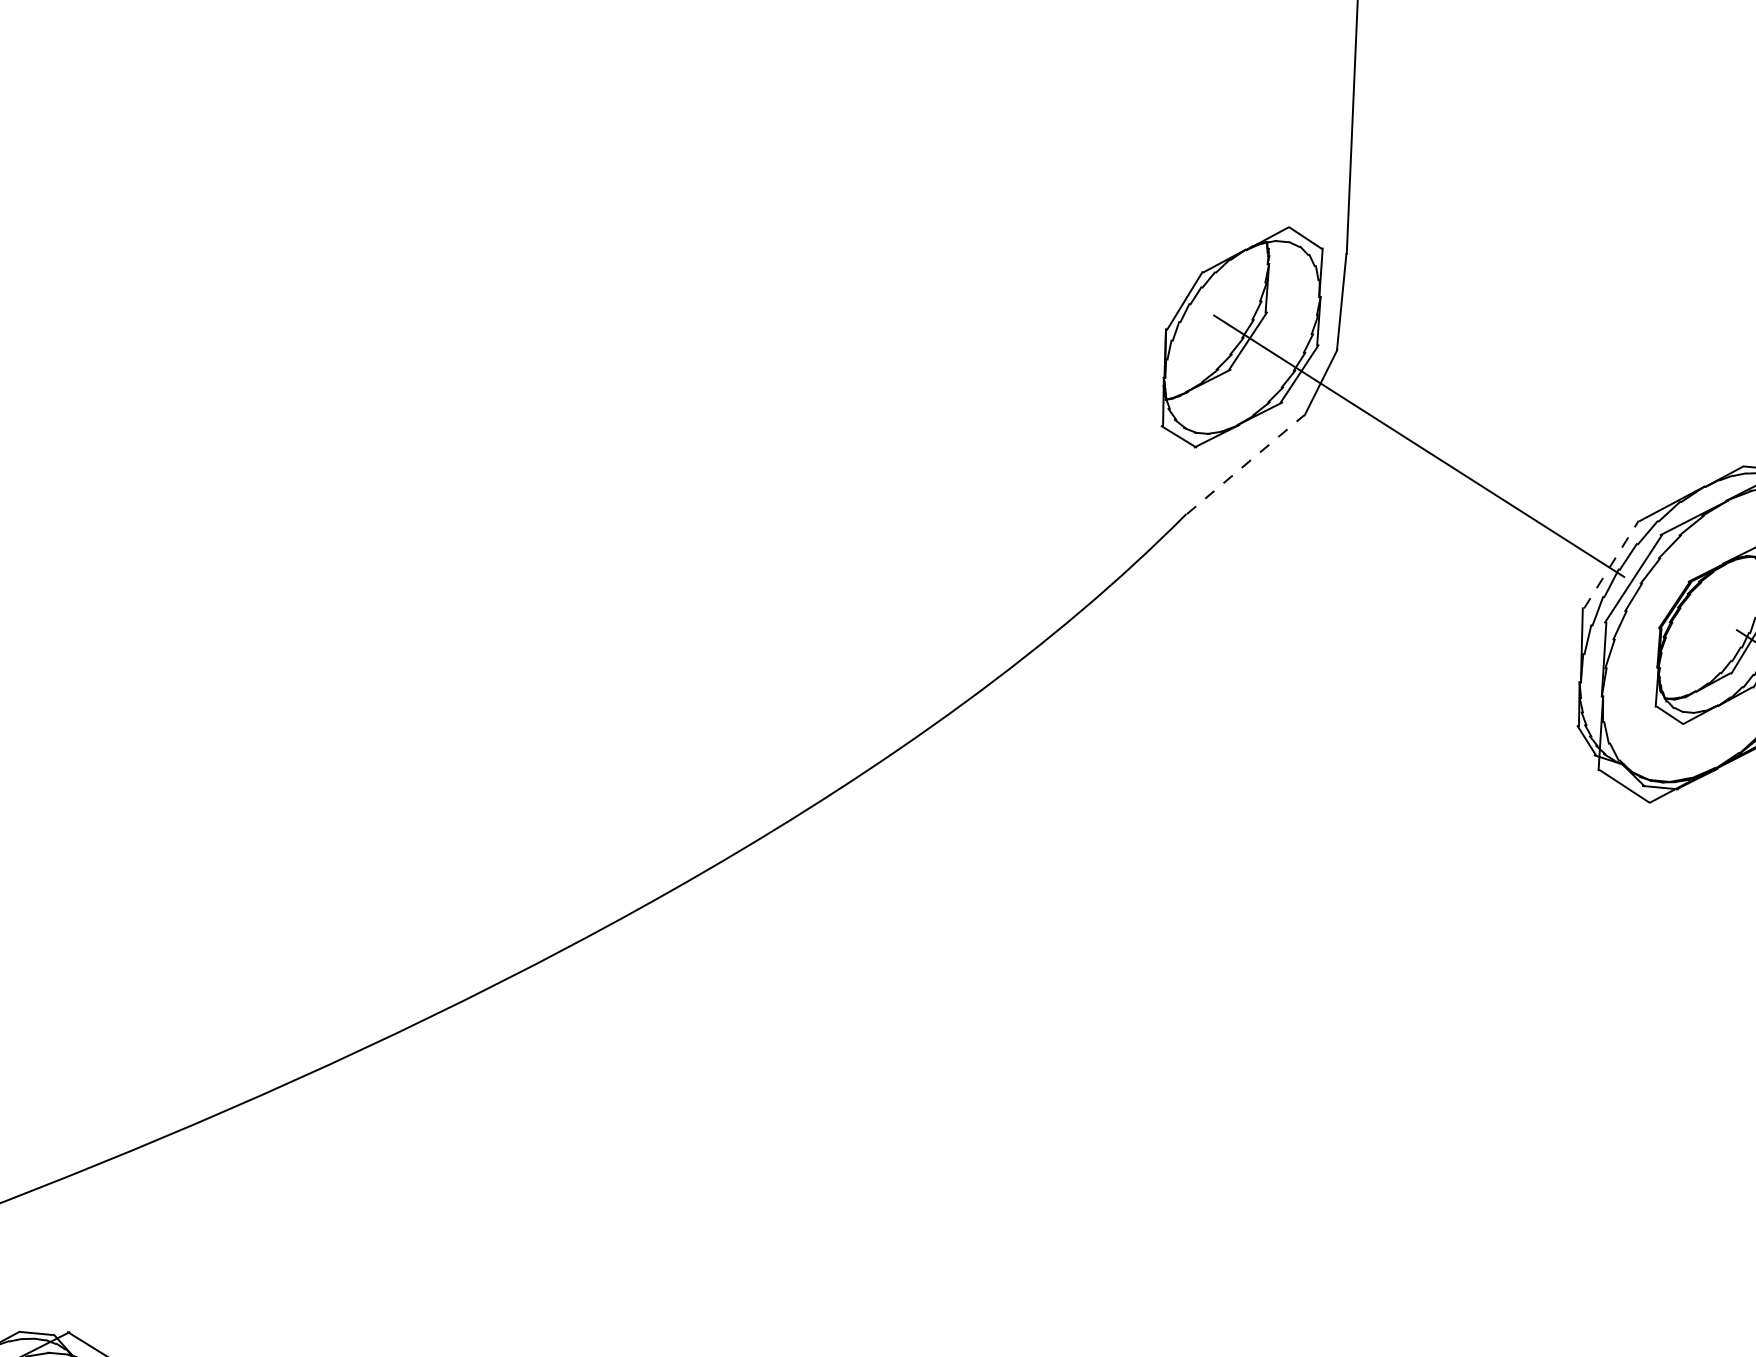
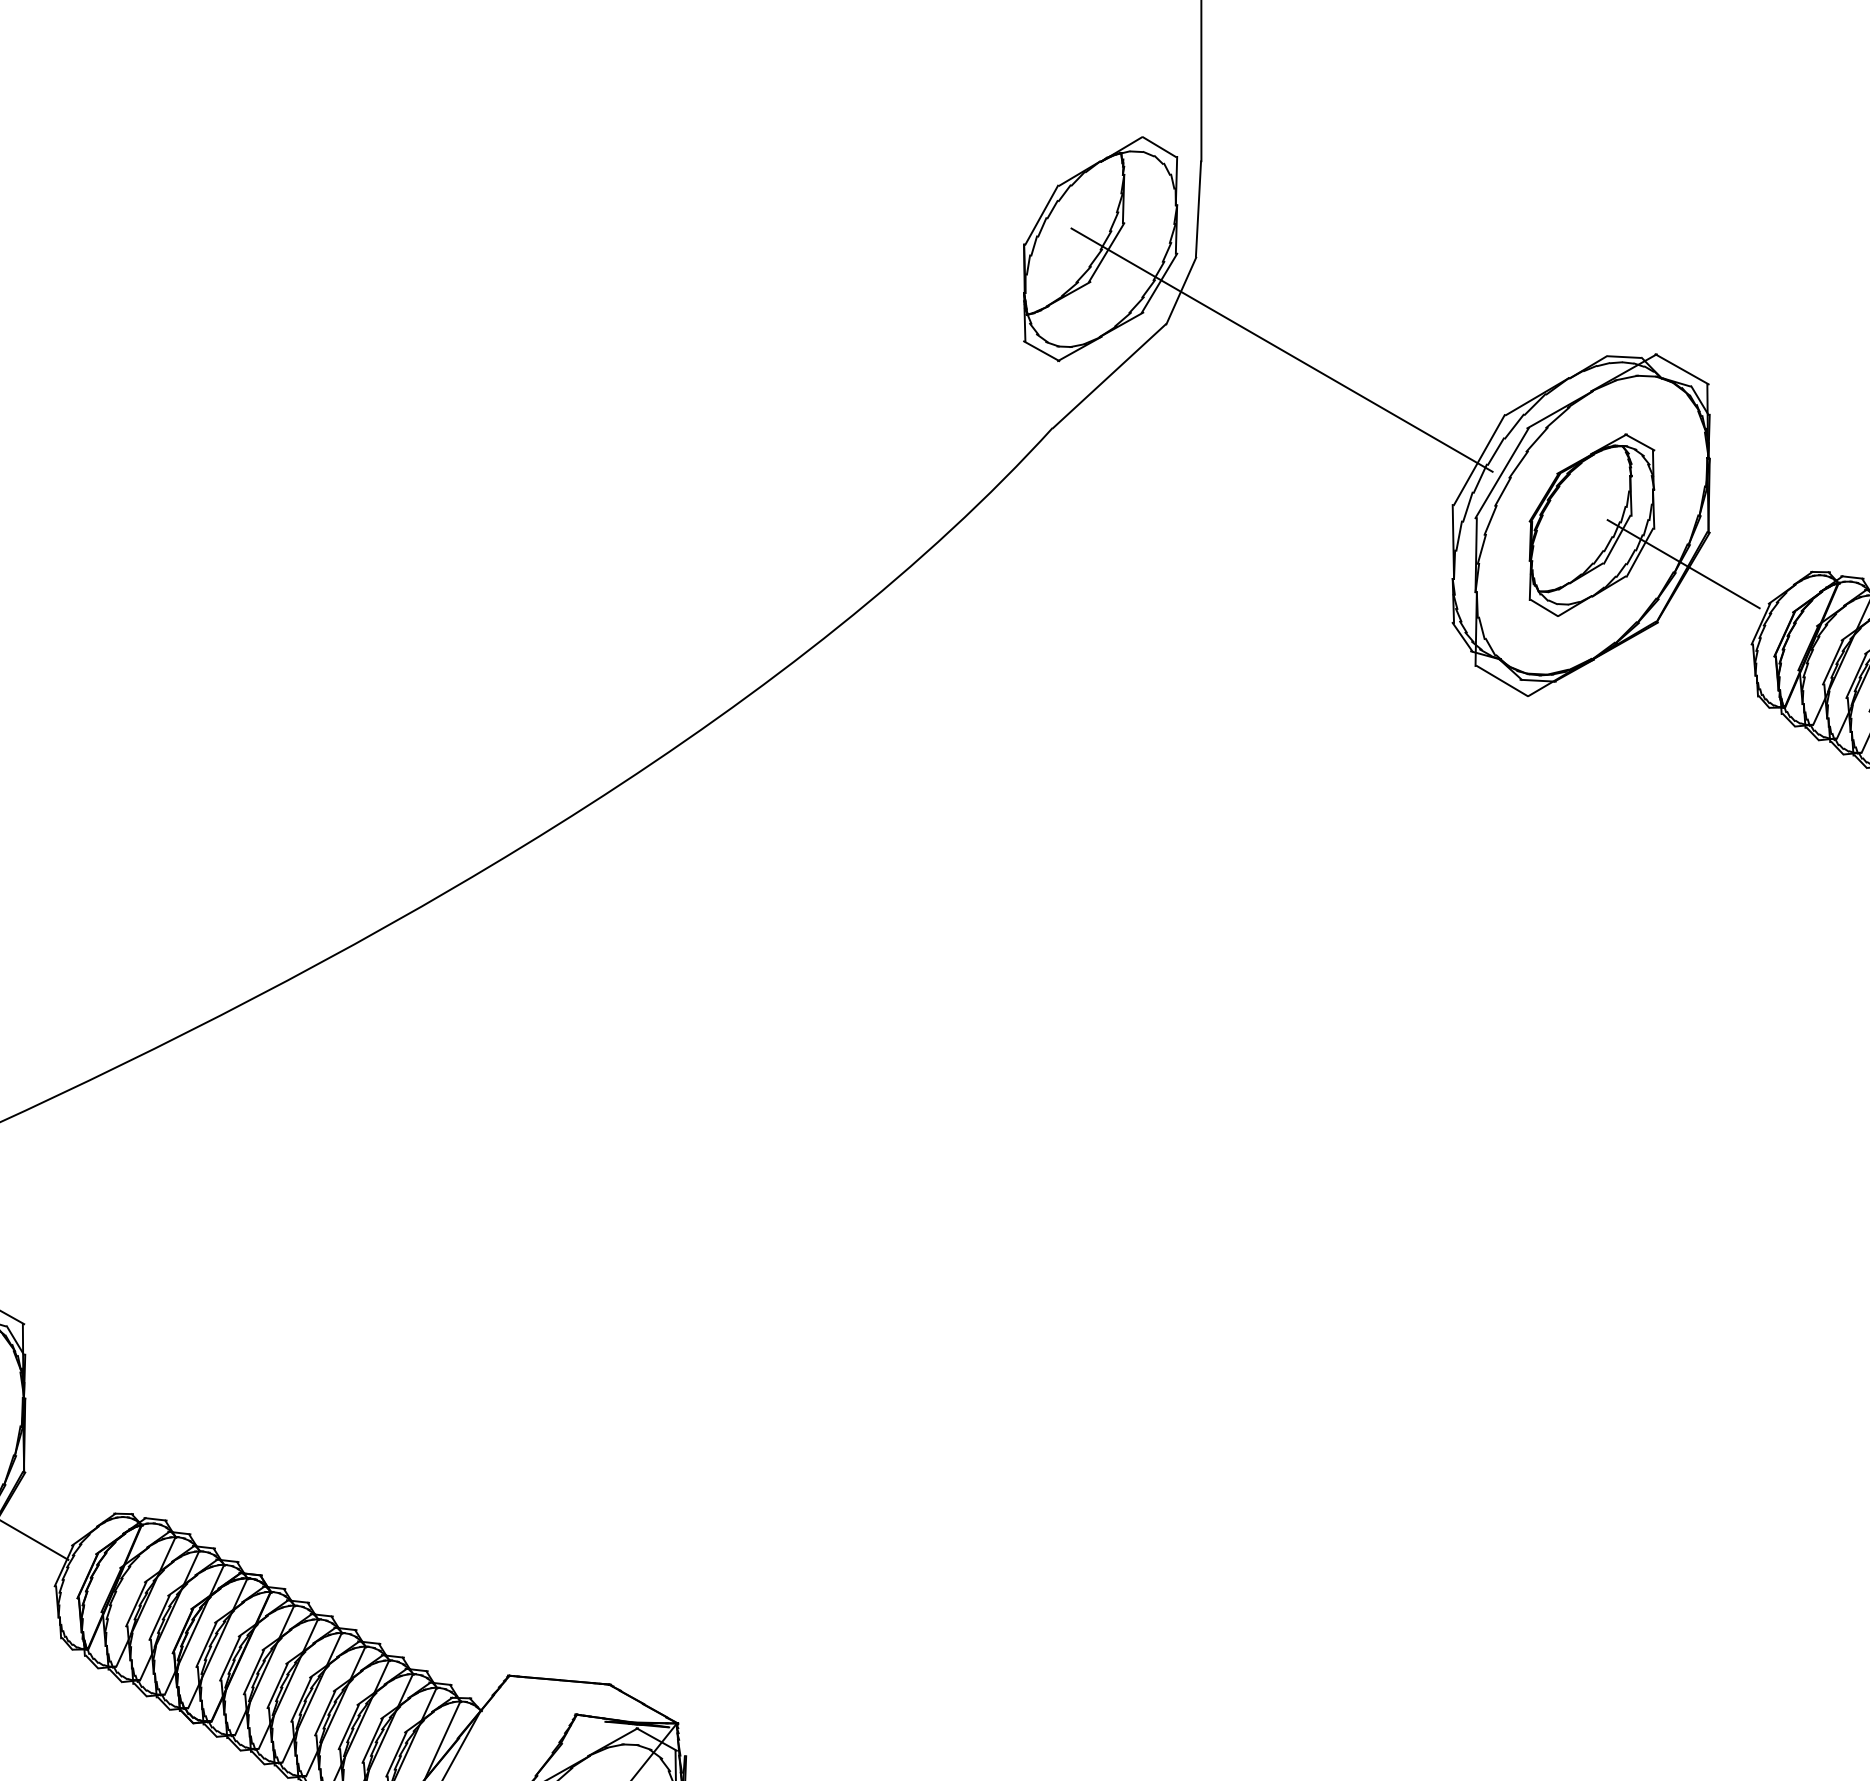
line: (1245, 464) -> (1109, 376), dashed -> solid
line: (1611, 565) -> (1479, 460), dashed -> solid

